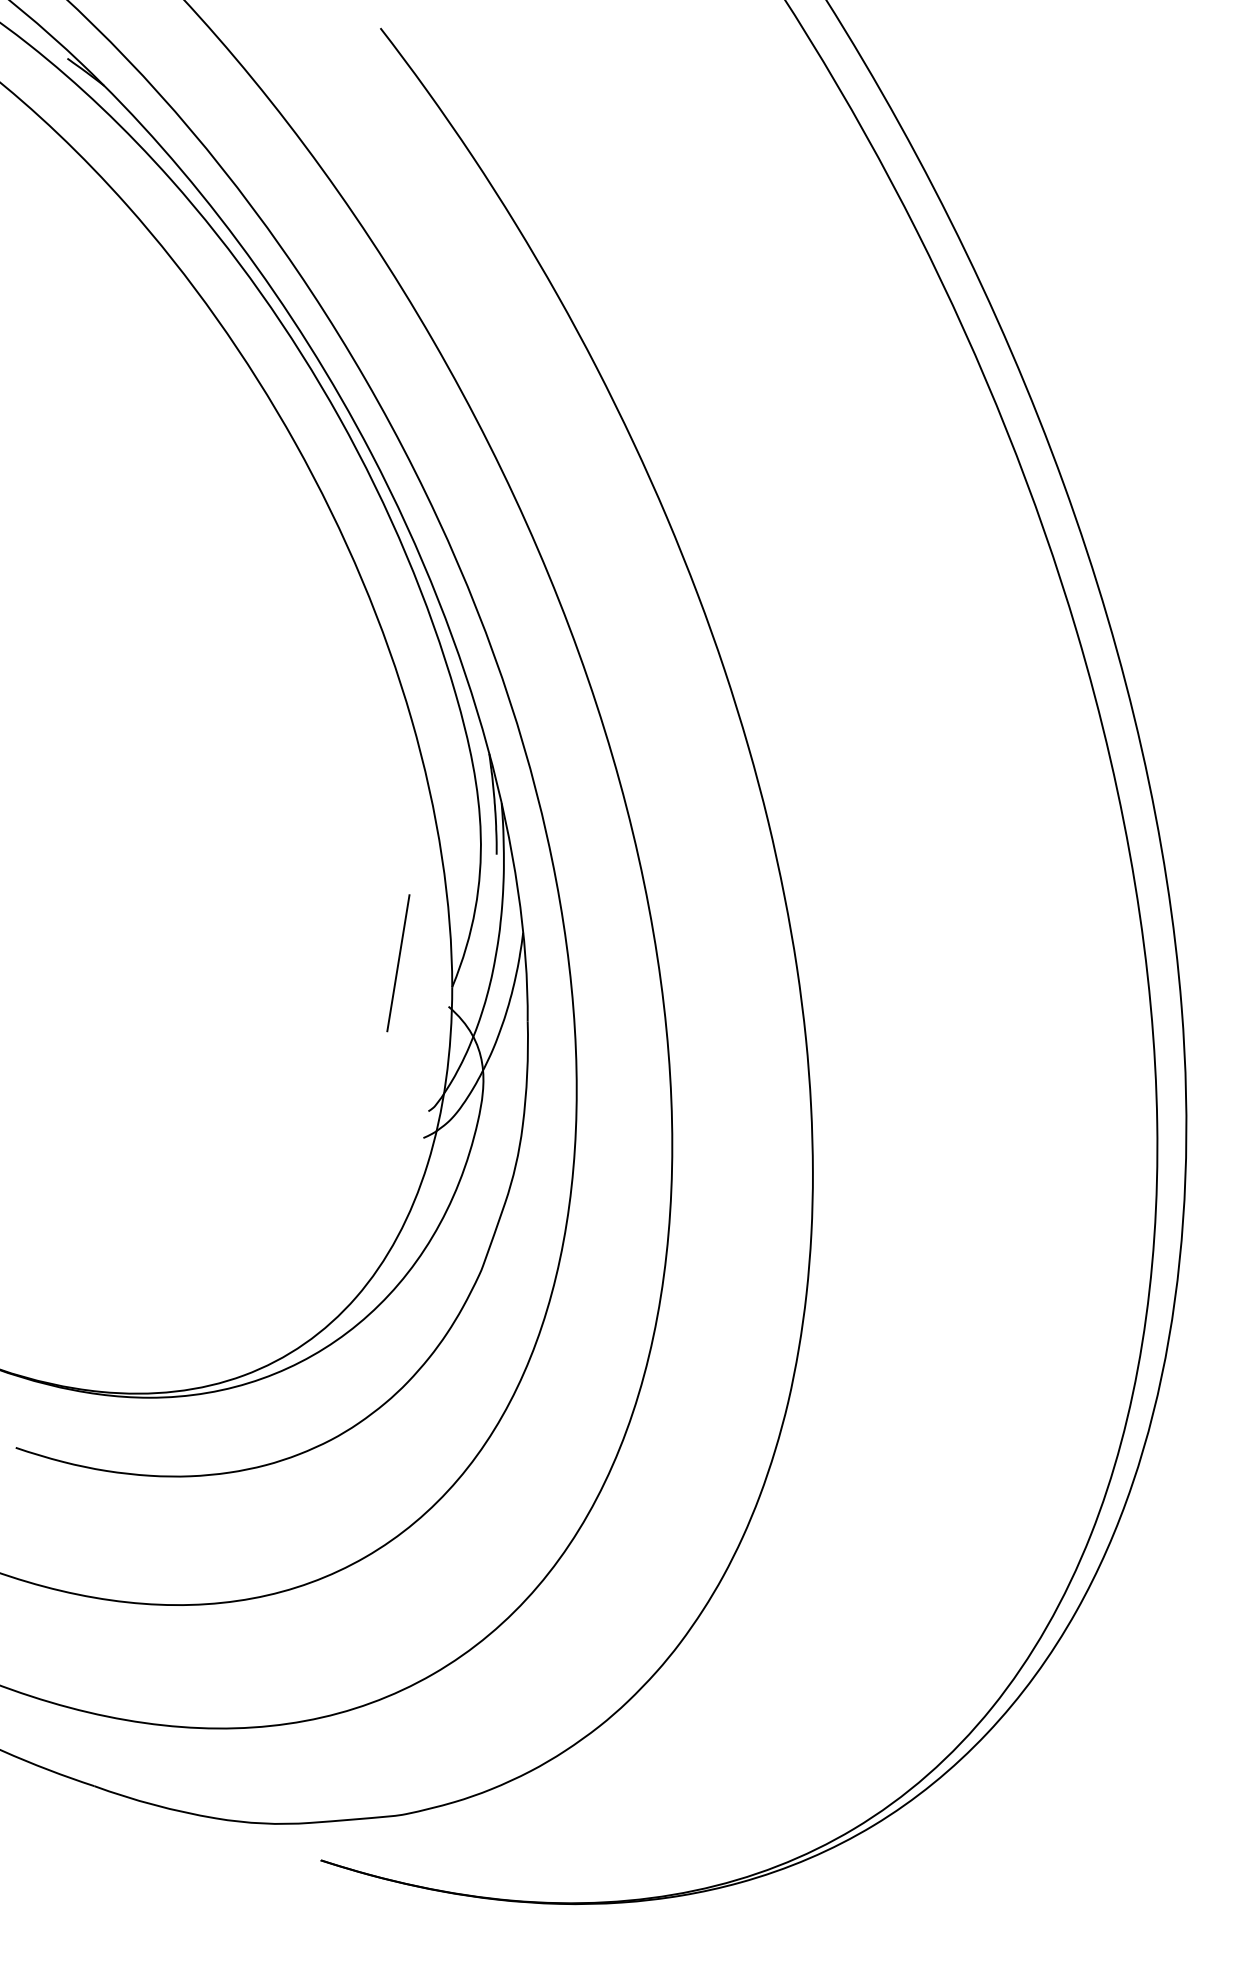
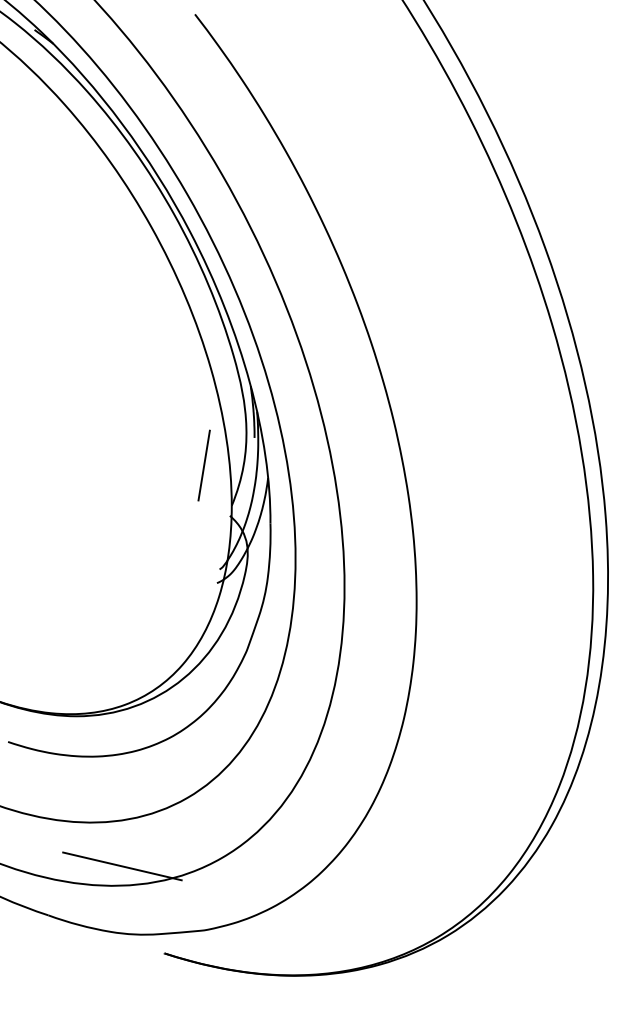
line: (397, 963) -> (203, 465), moved
line: (239, 1690) -> (122, 866), added

